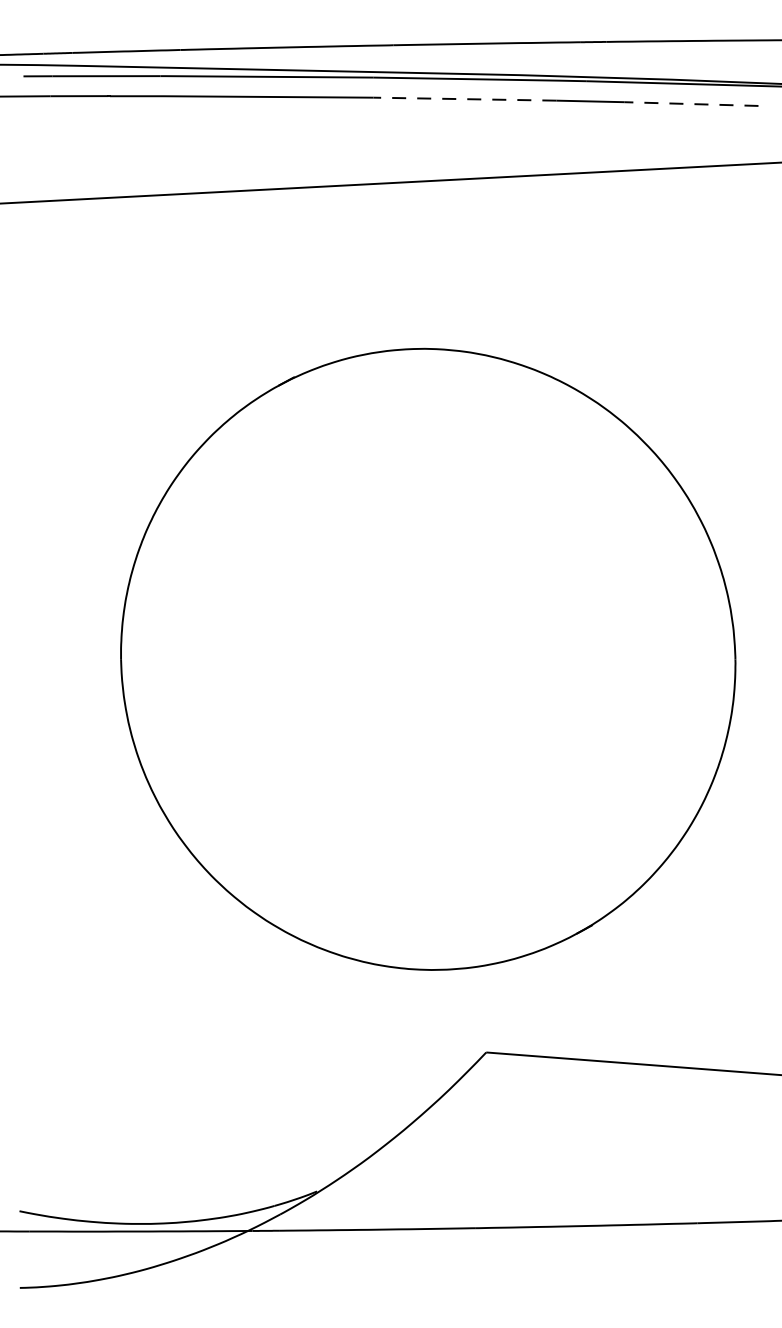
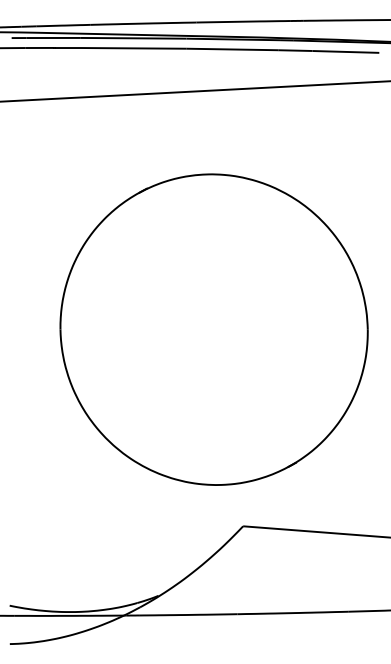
line: (464, 99) -> (232, 49), dashed -> solid
line: (690, 103) -> (345, 51), dashed -> solid

